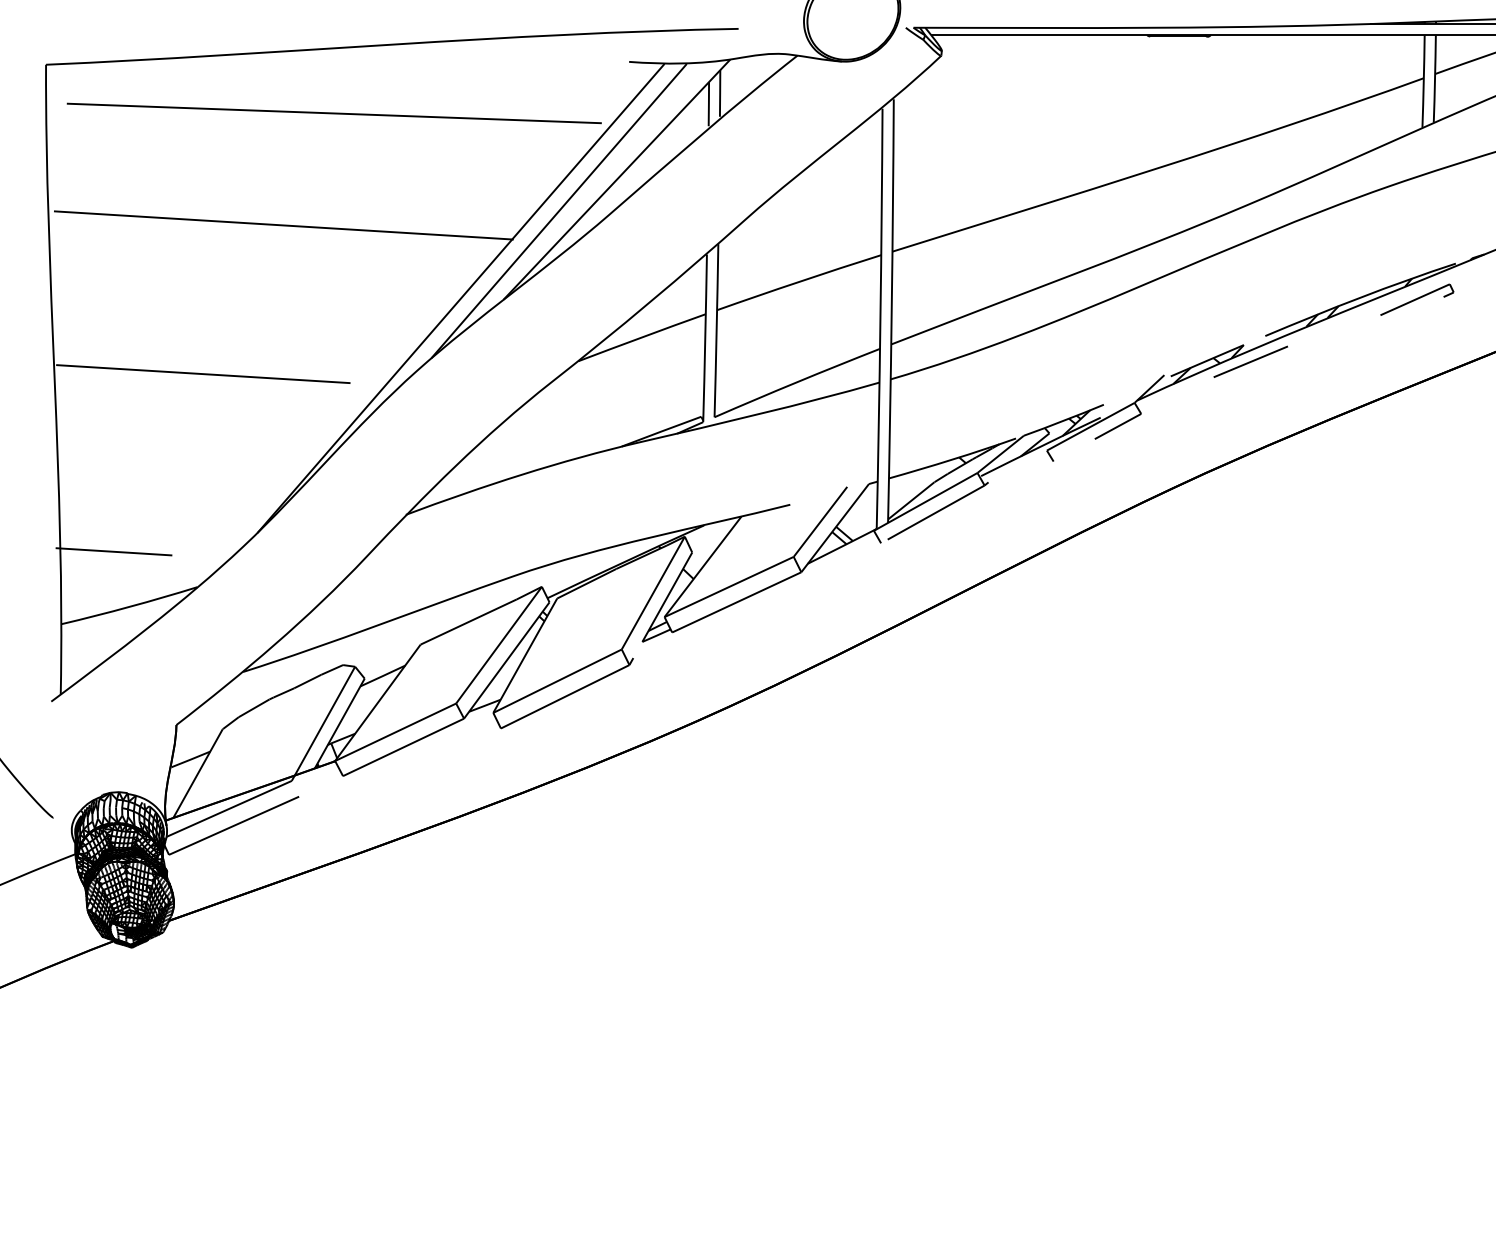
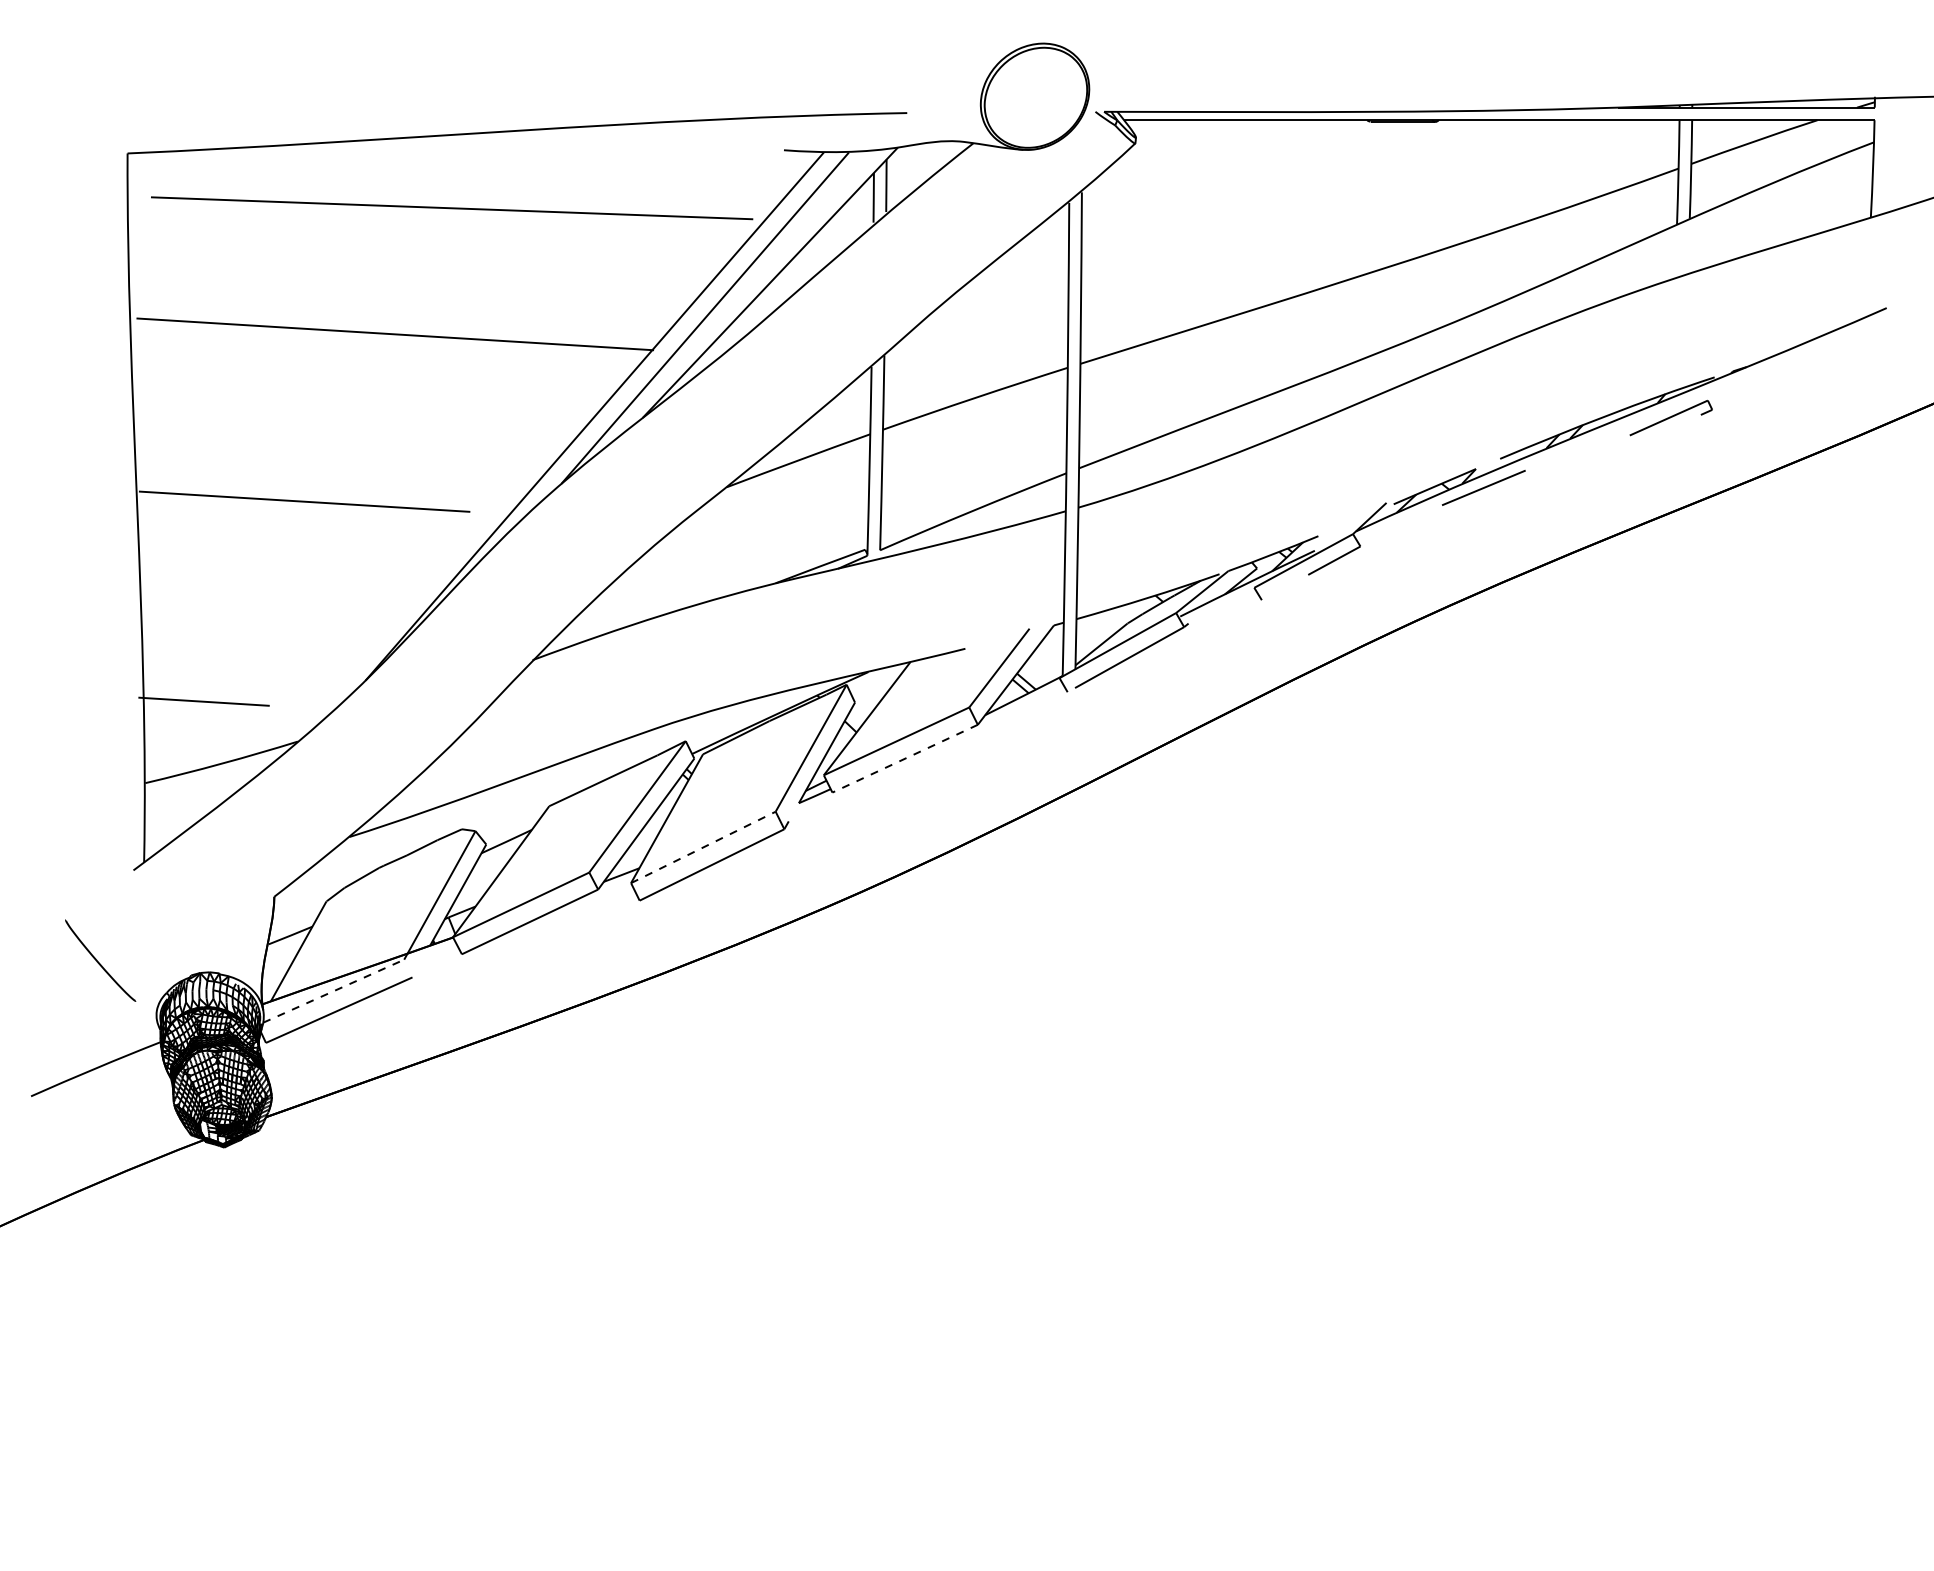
line: (736, 602) -> (904, 758), solid -> dashed
line: (557, 681) -> (703, 847), solid -> dashed
line: (229, 808) -> (334, 990), solid -> dashed

